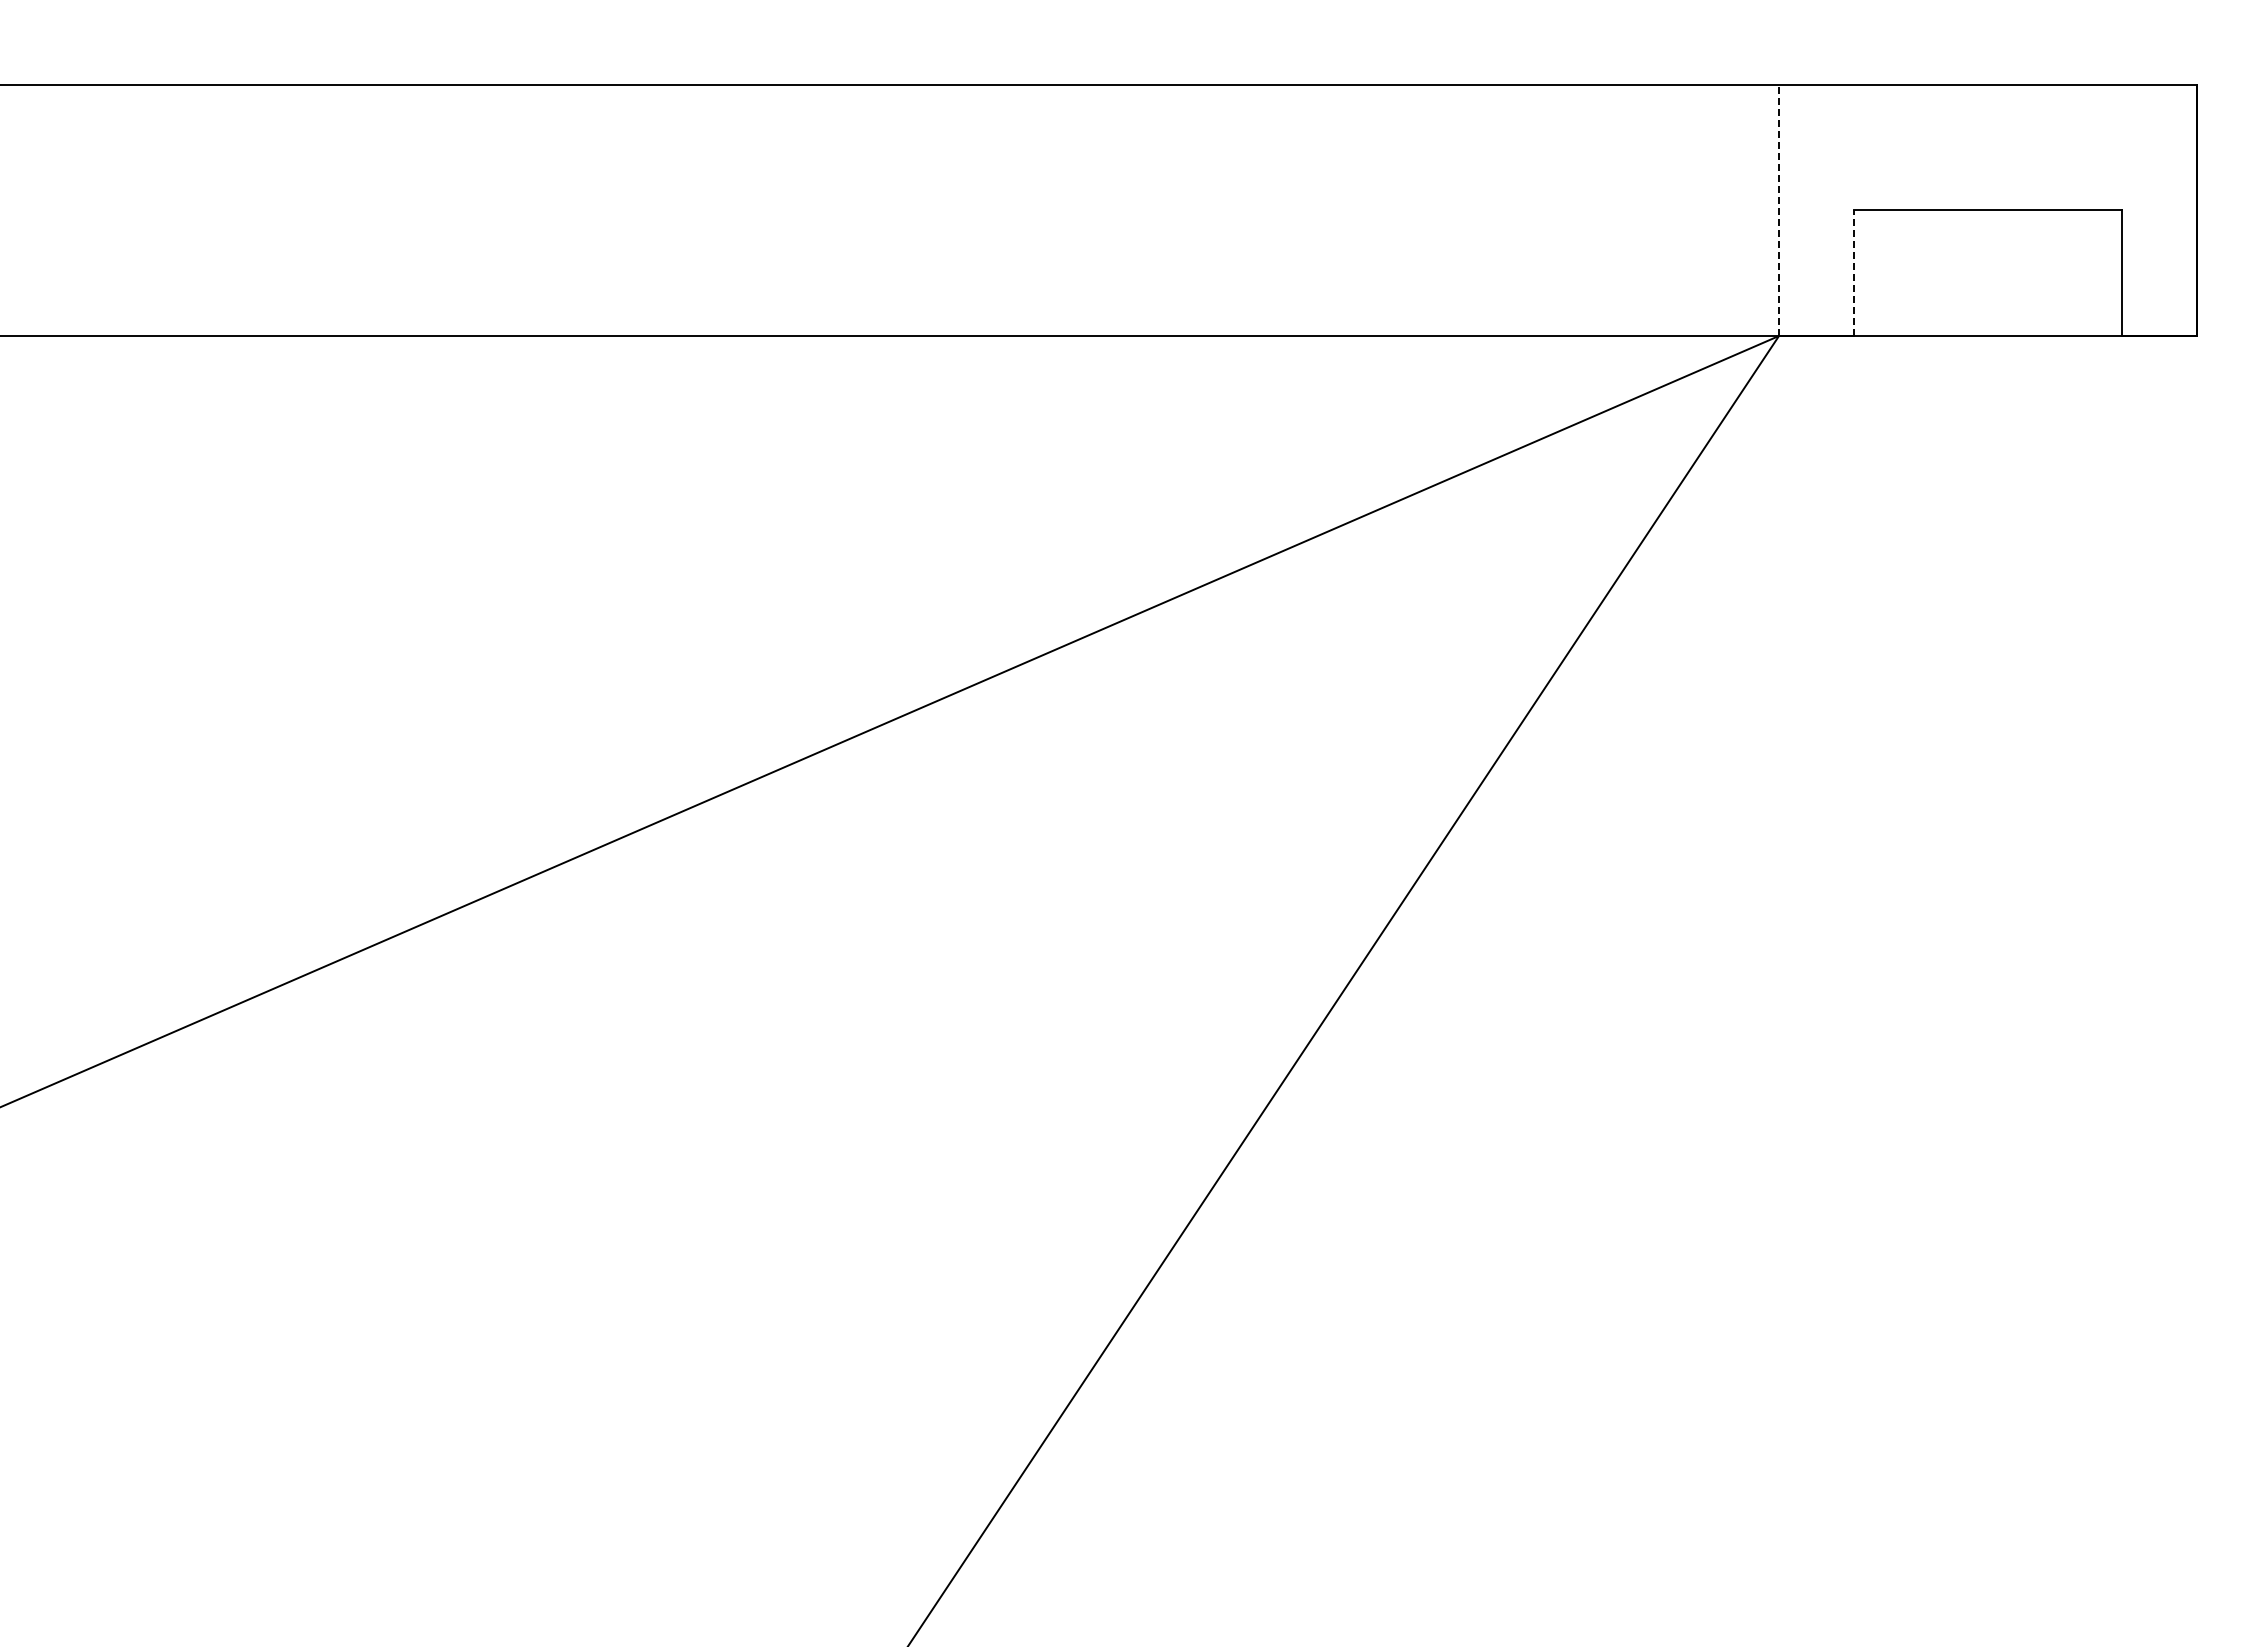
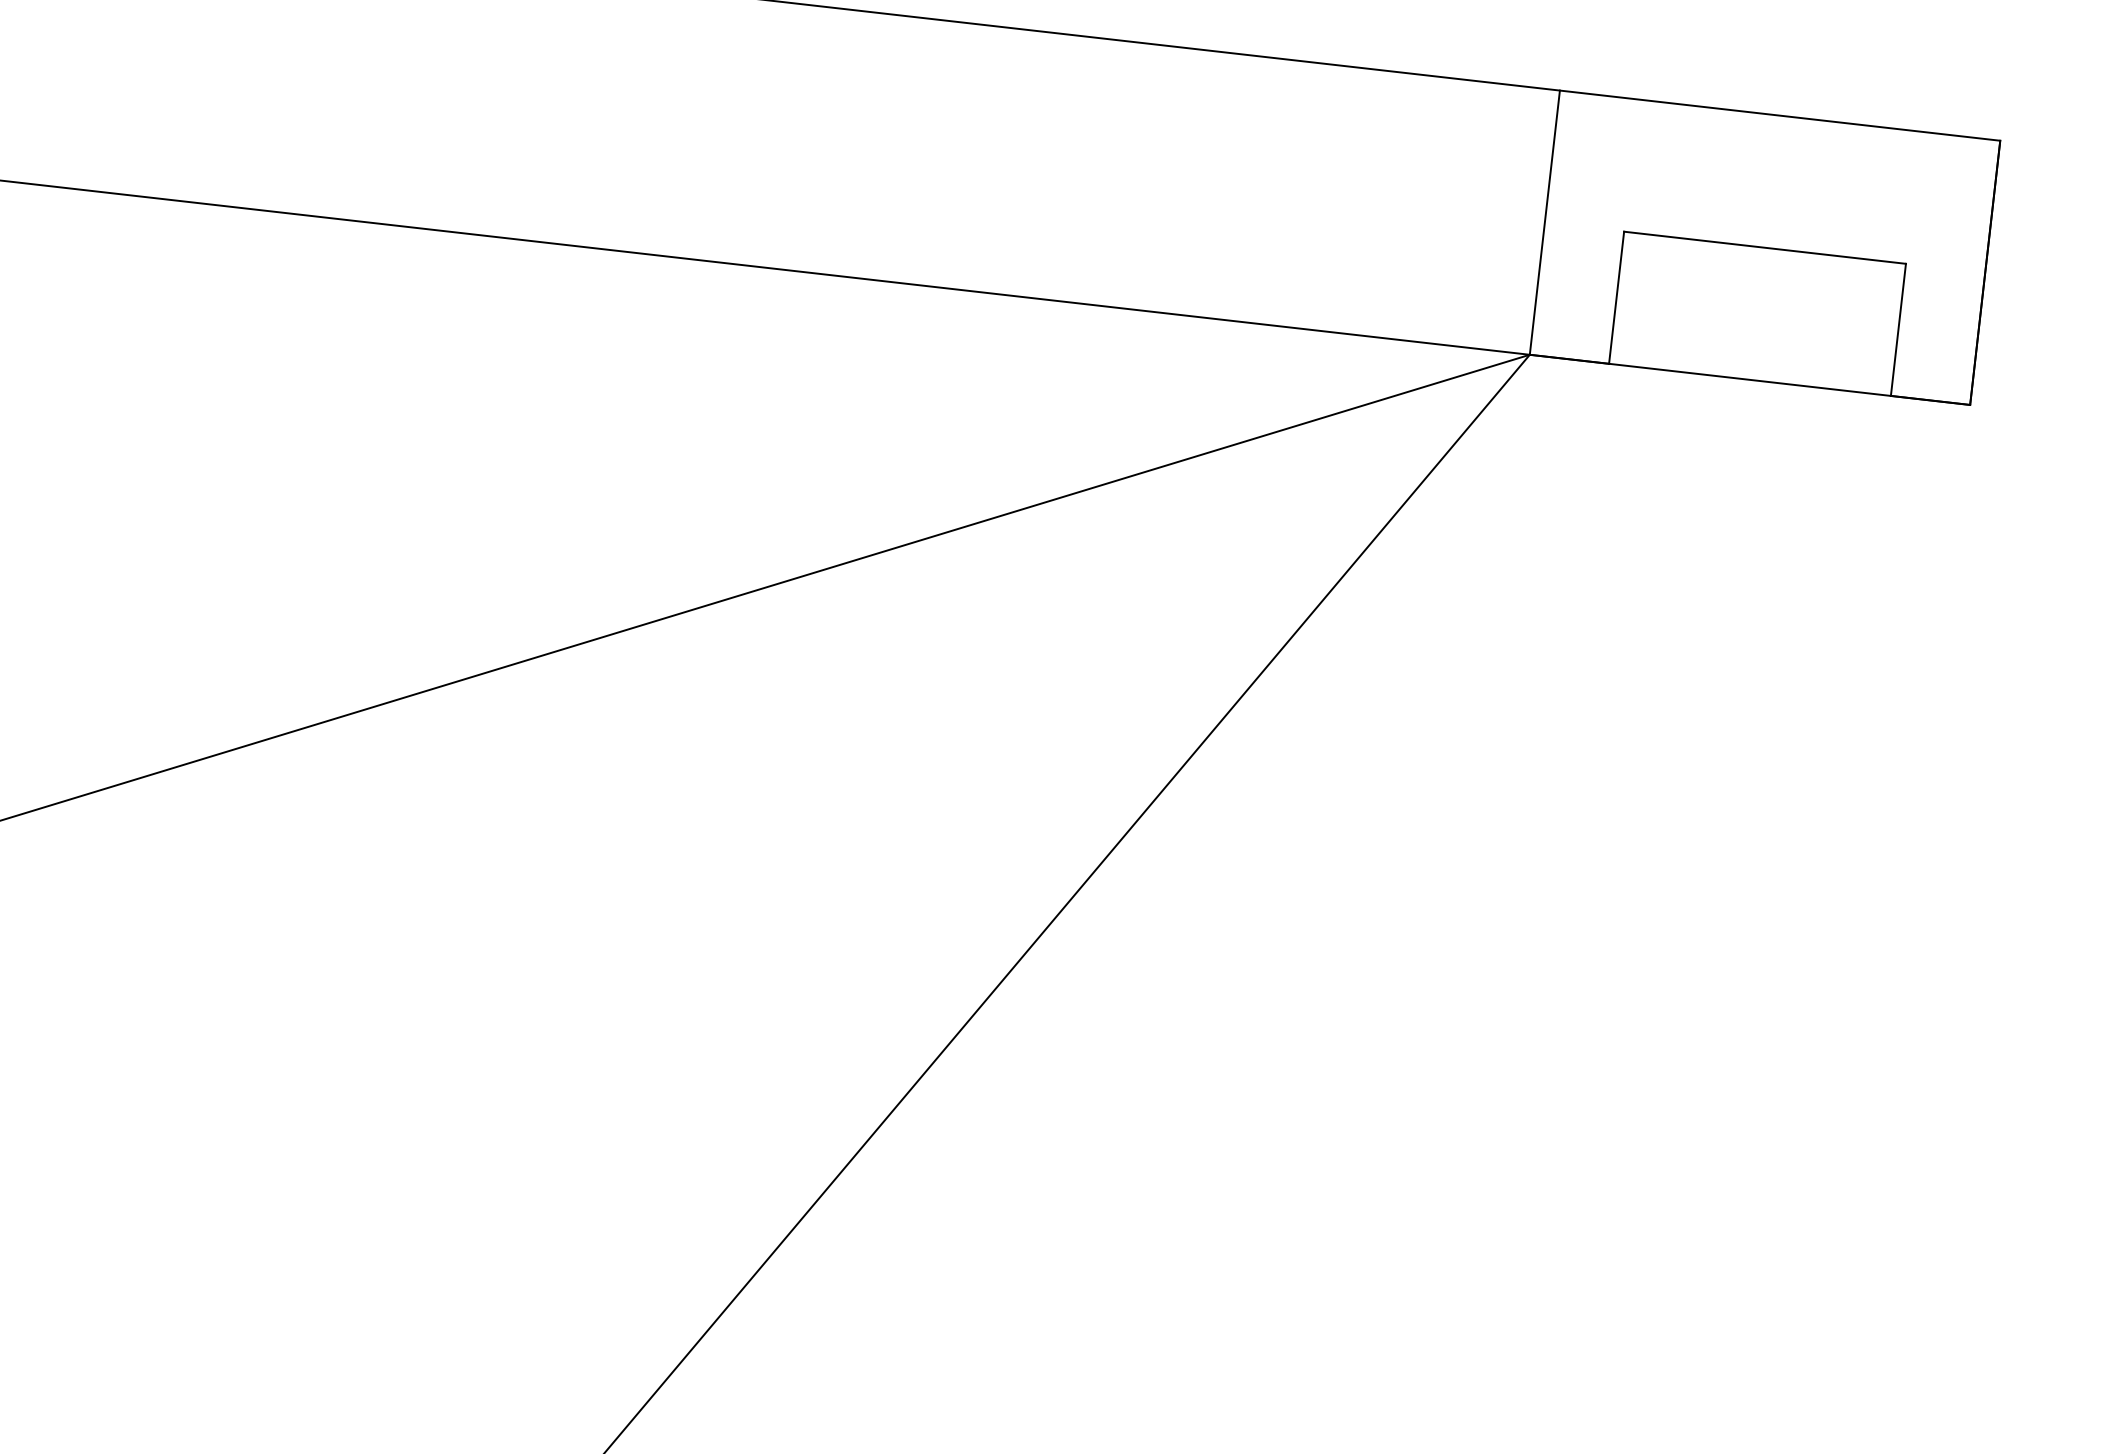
line: (1779, 210) -> (1545, 222), dashed -> solid
line: (1854, 273) -> (1616, 298), dashed -> solid

